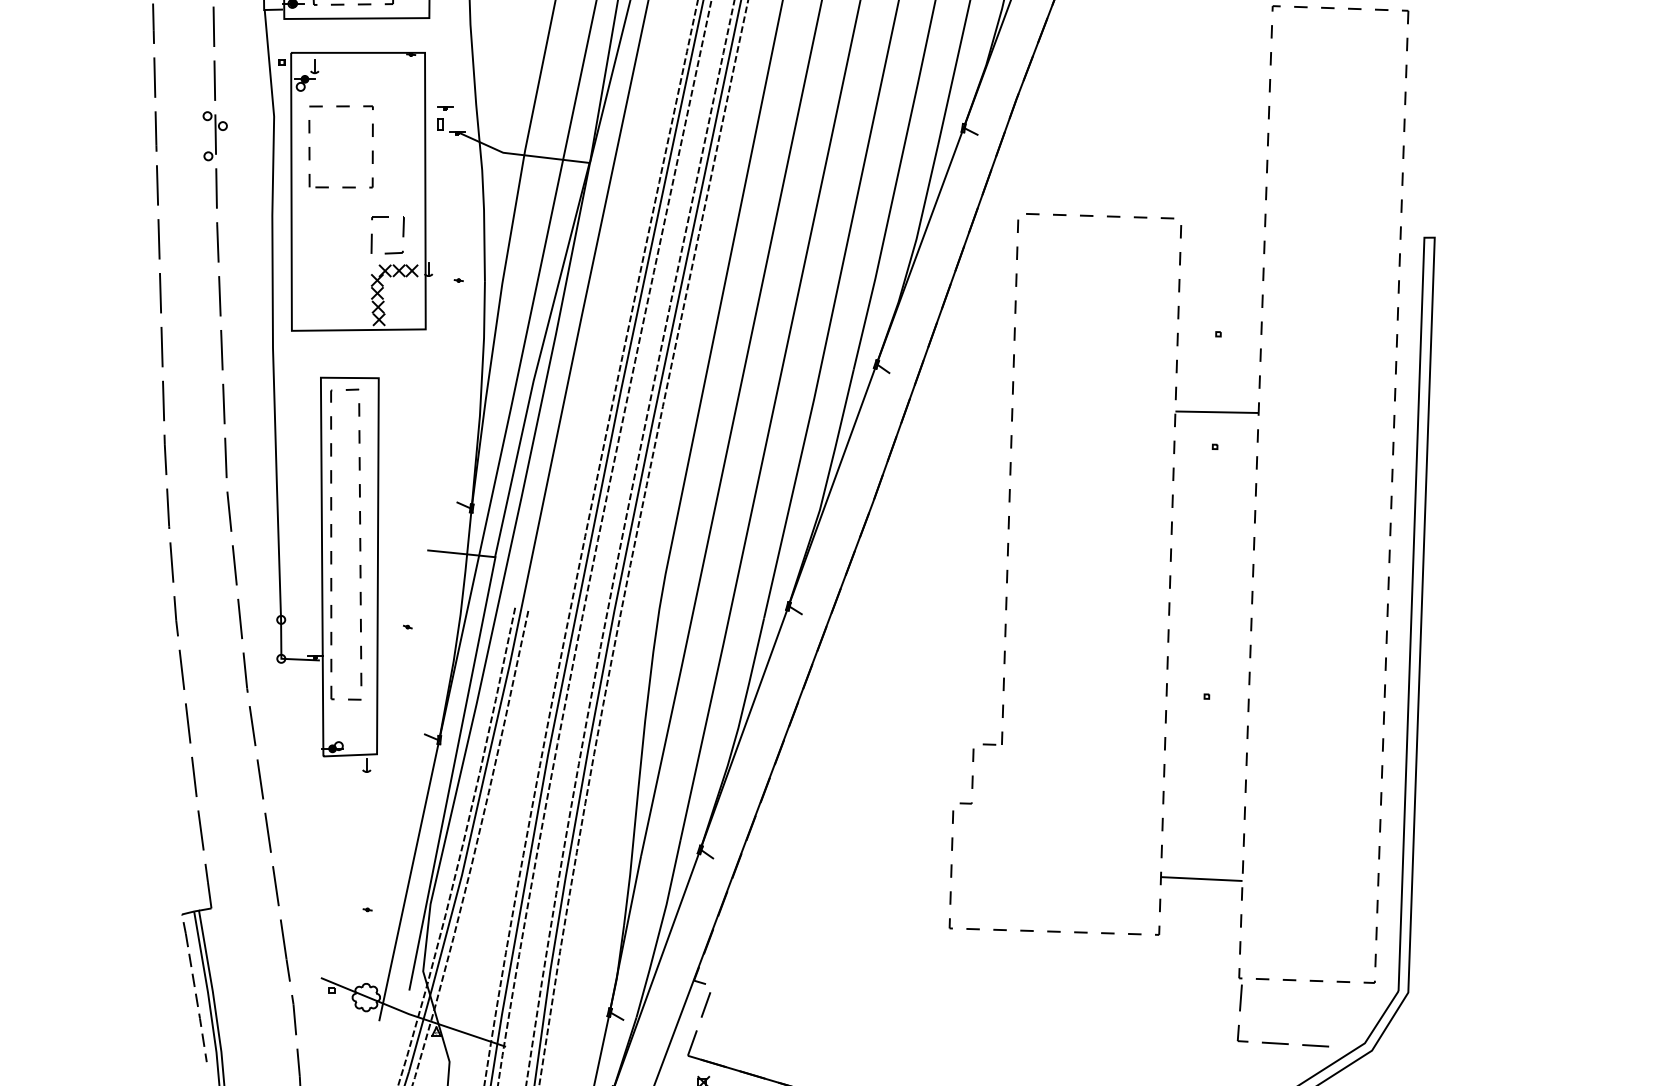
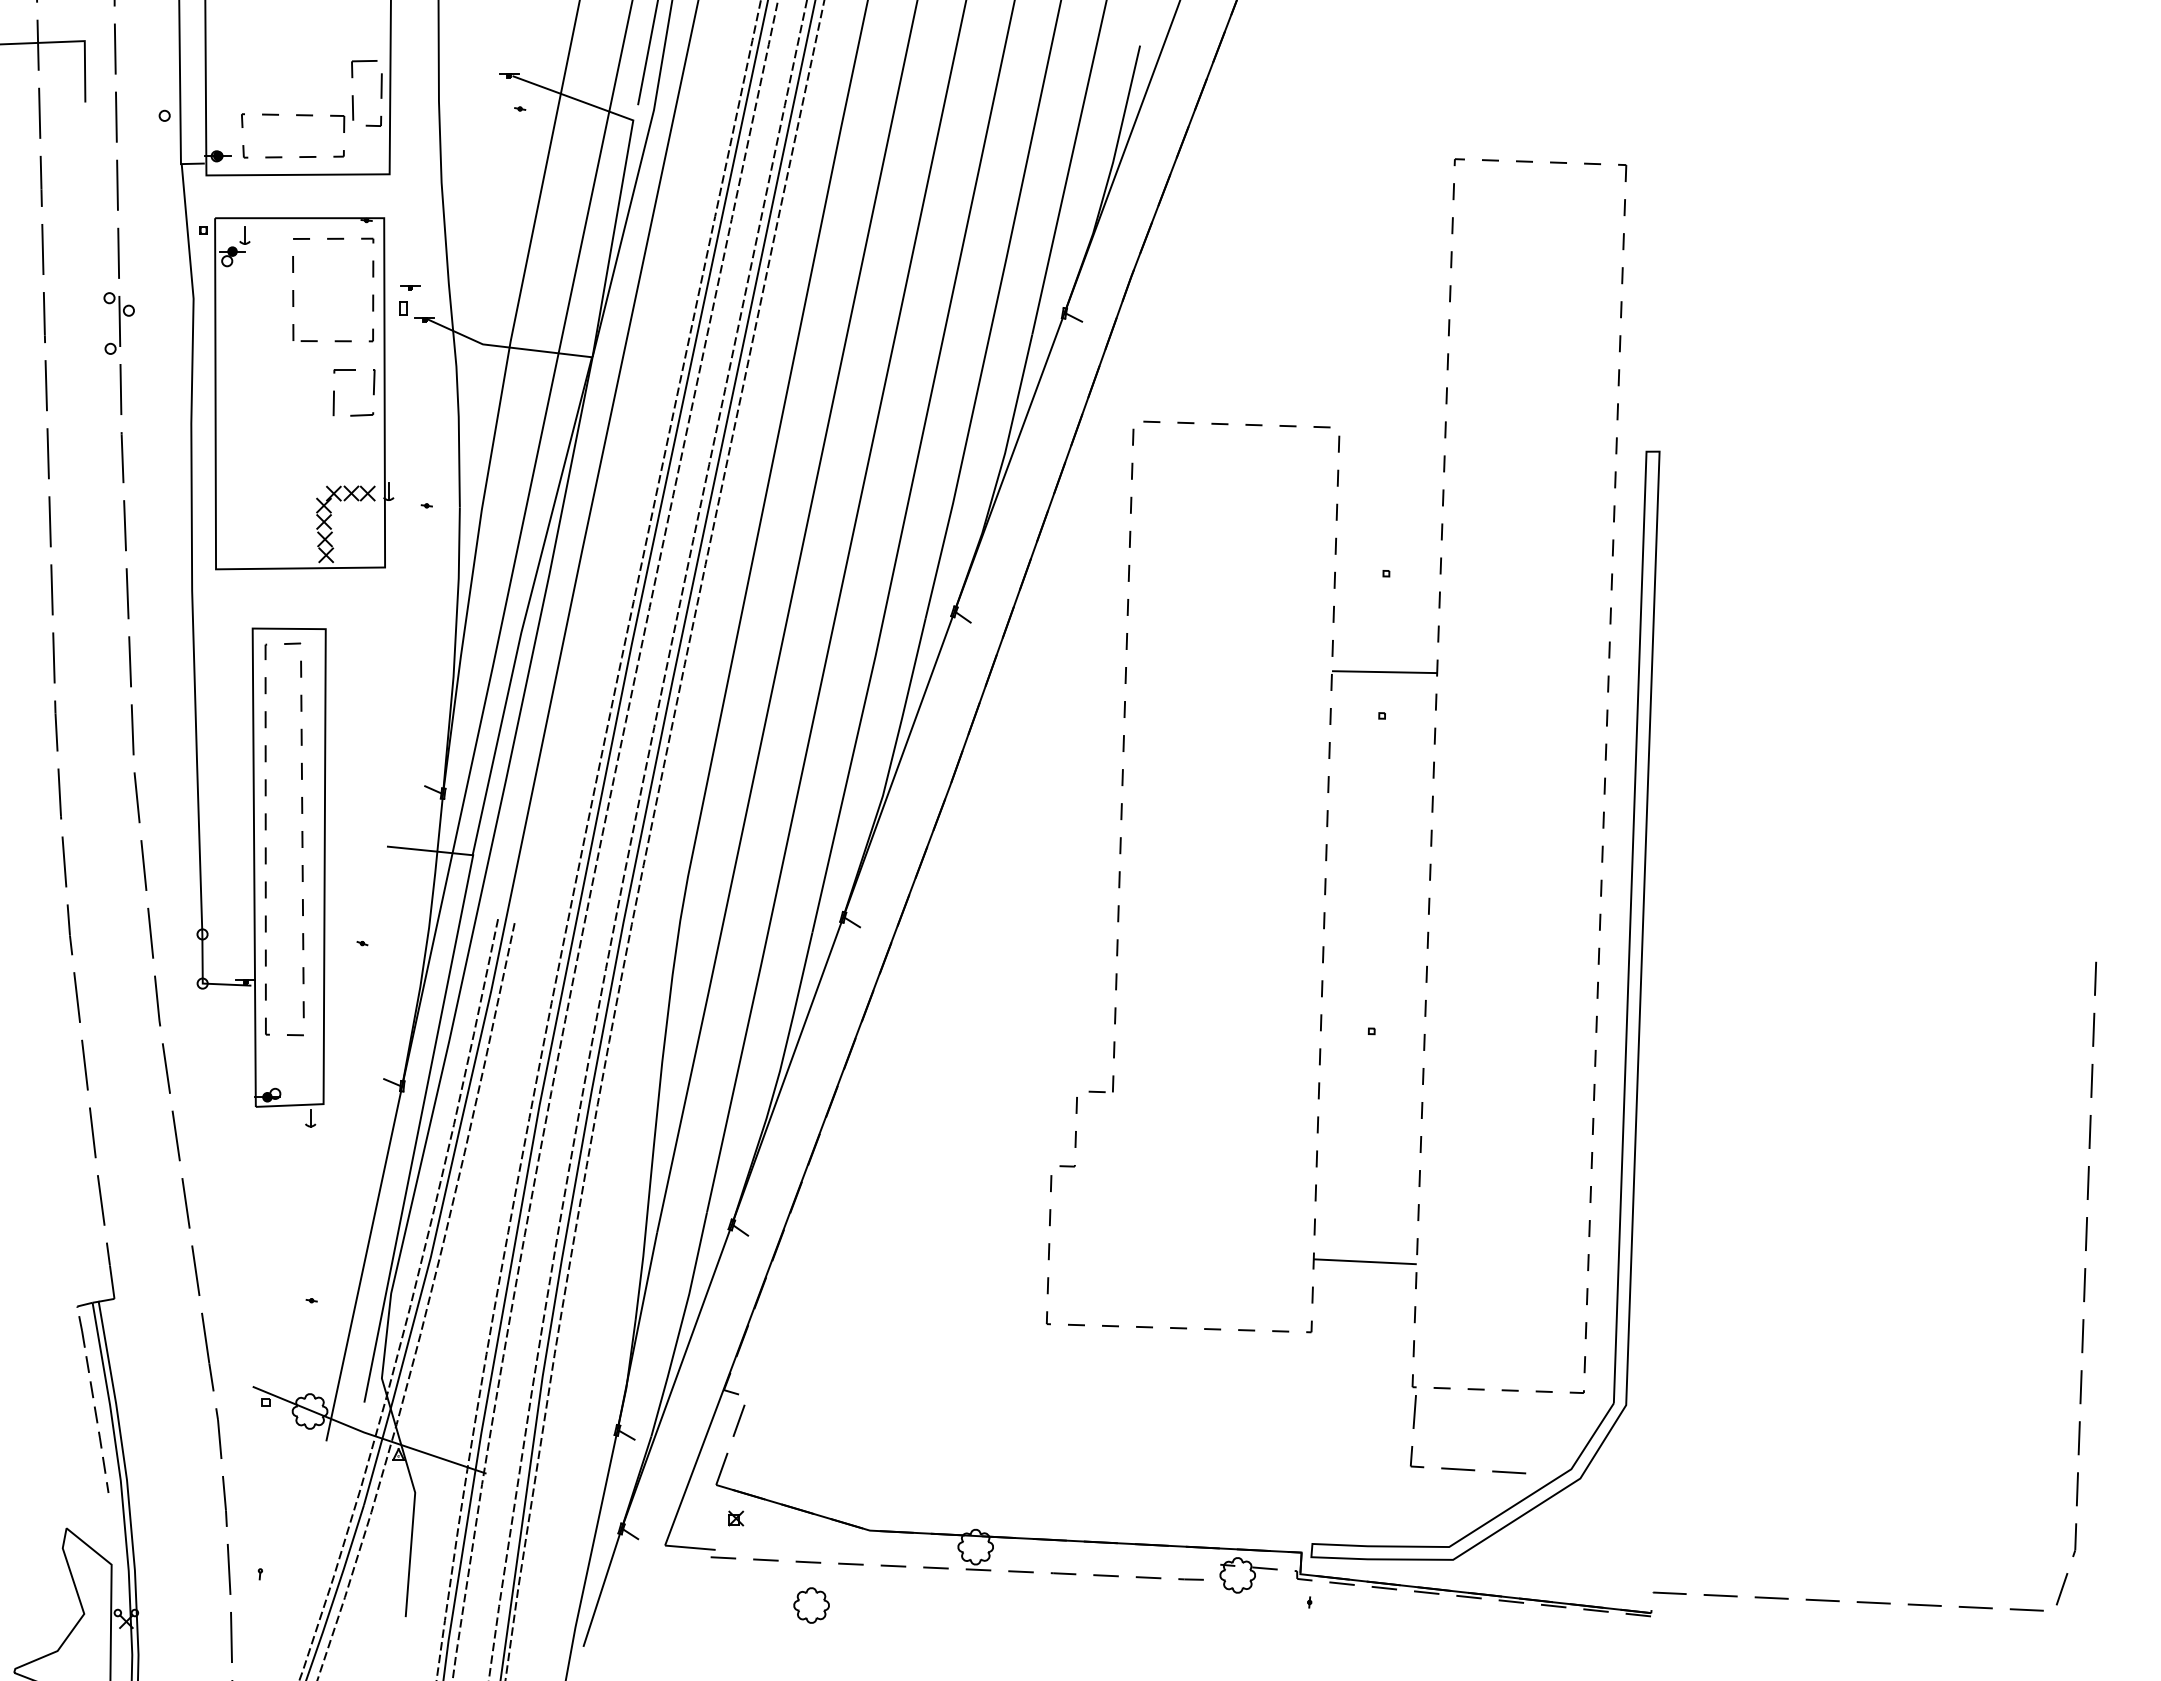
part: (310, 147) -> (294, 290), moved
part: (372, 235) -> (334, 392), moved

